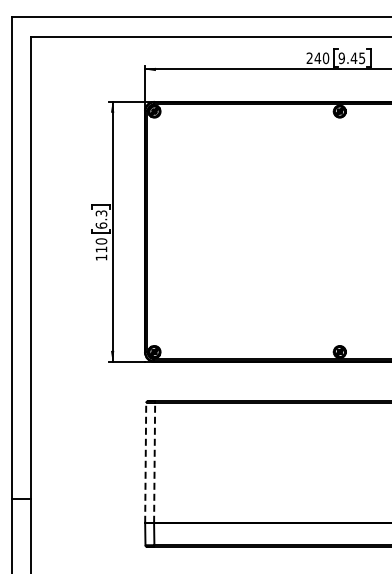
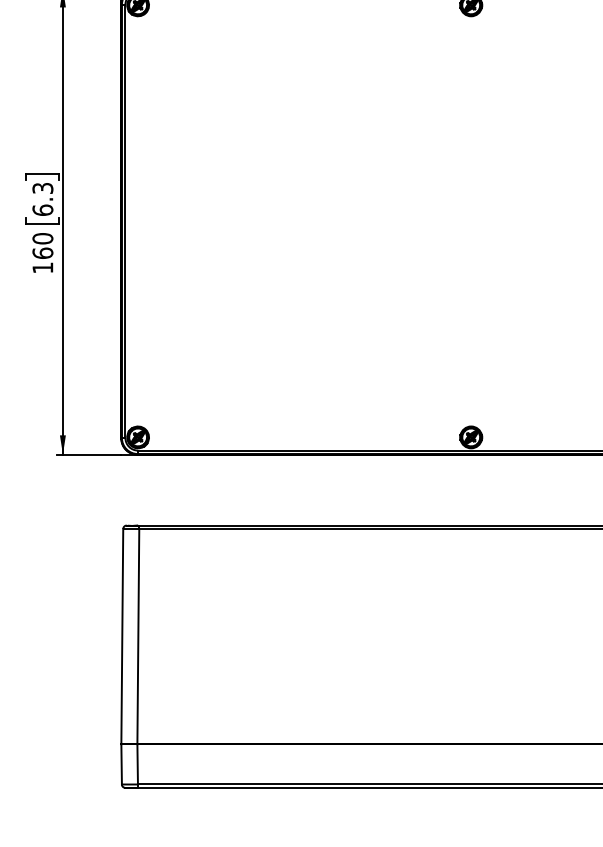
text: (101, 249) -> (42, 253), 110 -> 160
line: (145, 462) -> (121, 635), dashed -> solid
line: (154, 462) -> (138, 635), dashed -> solid

